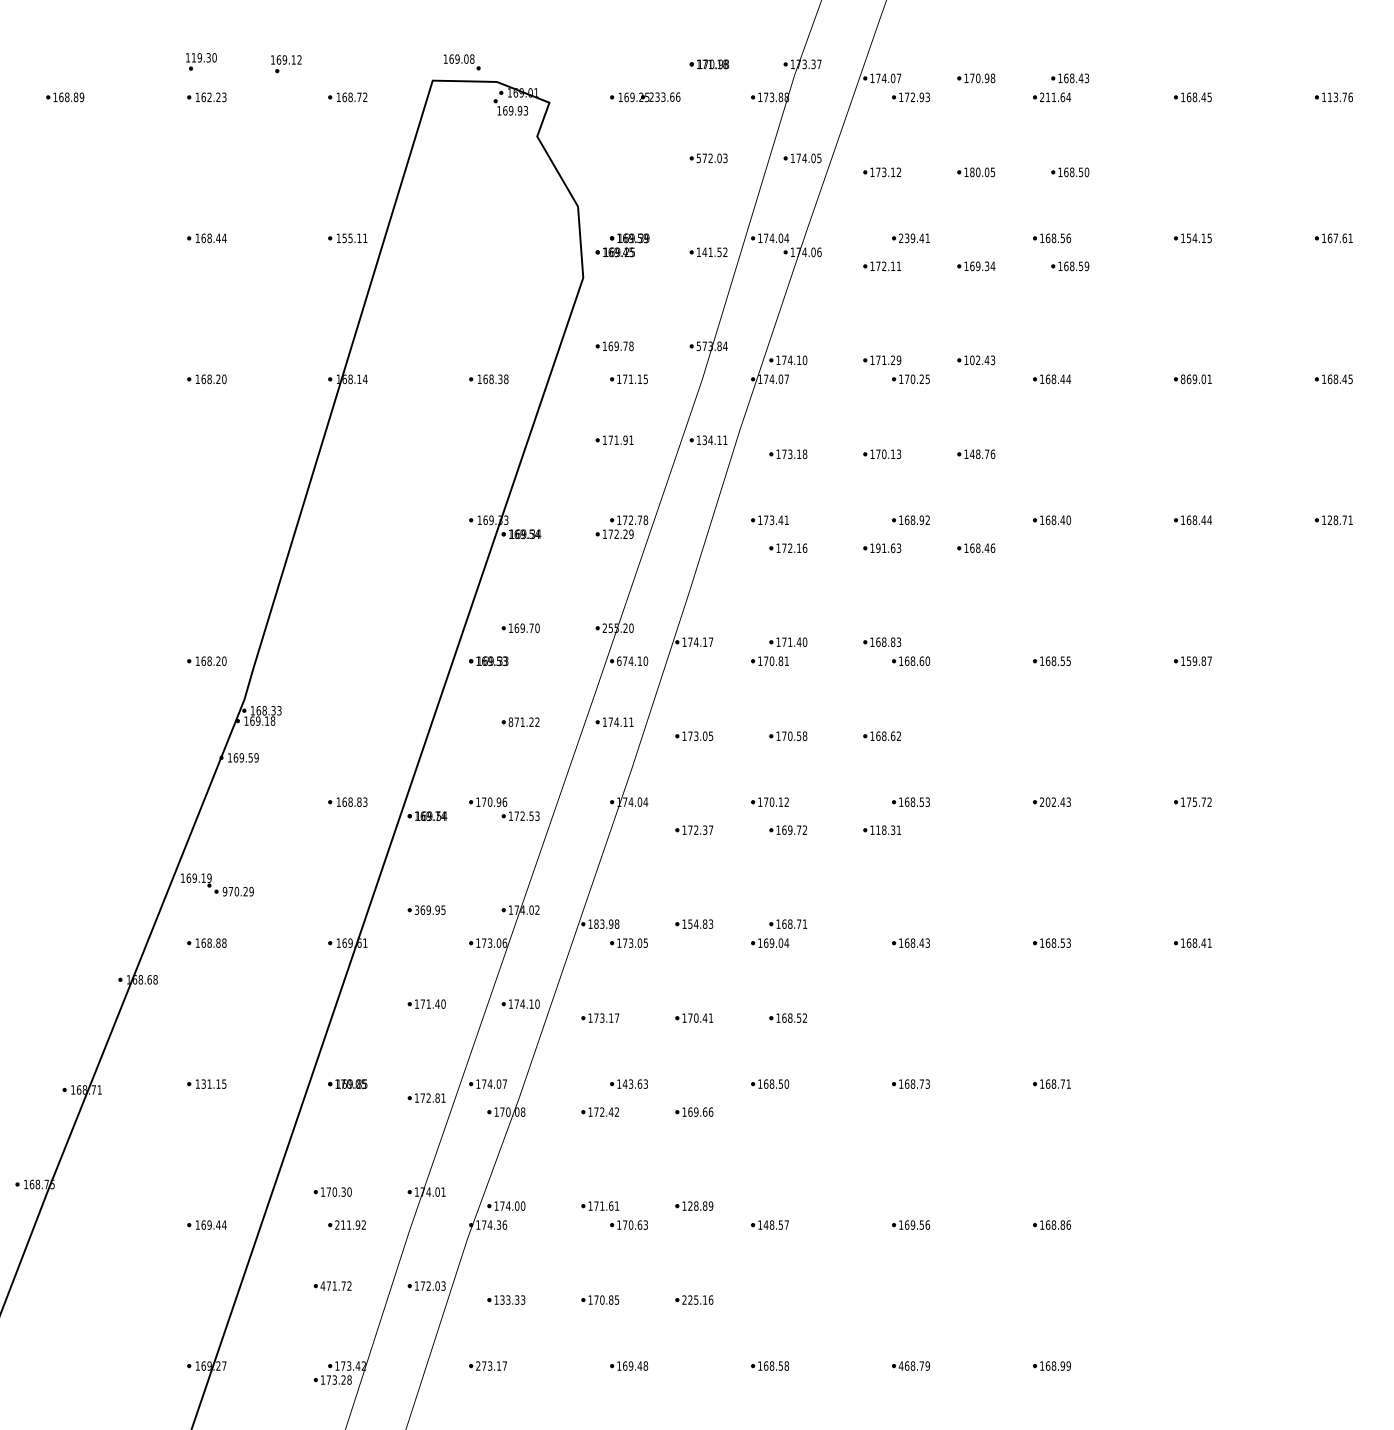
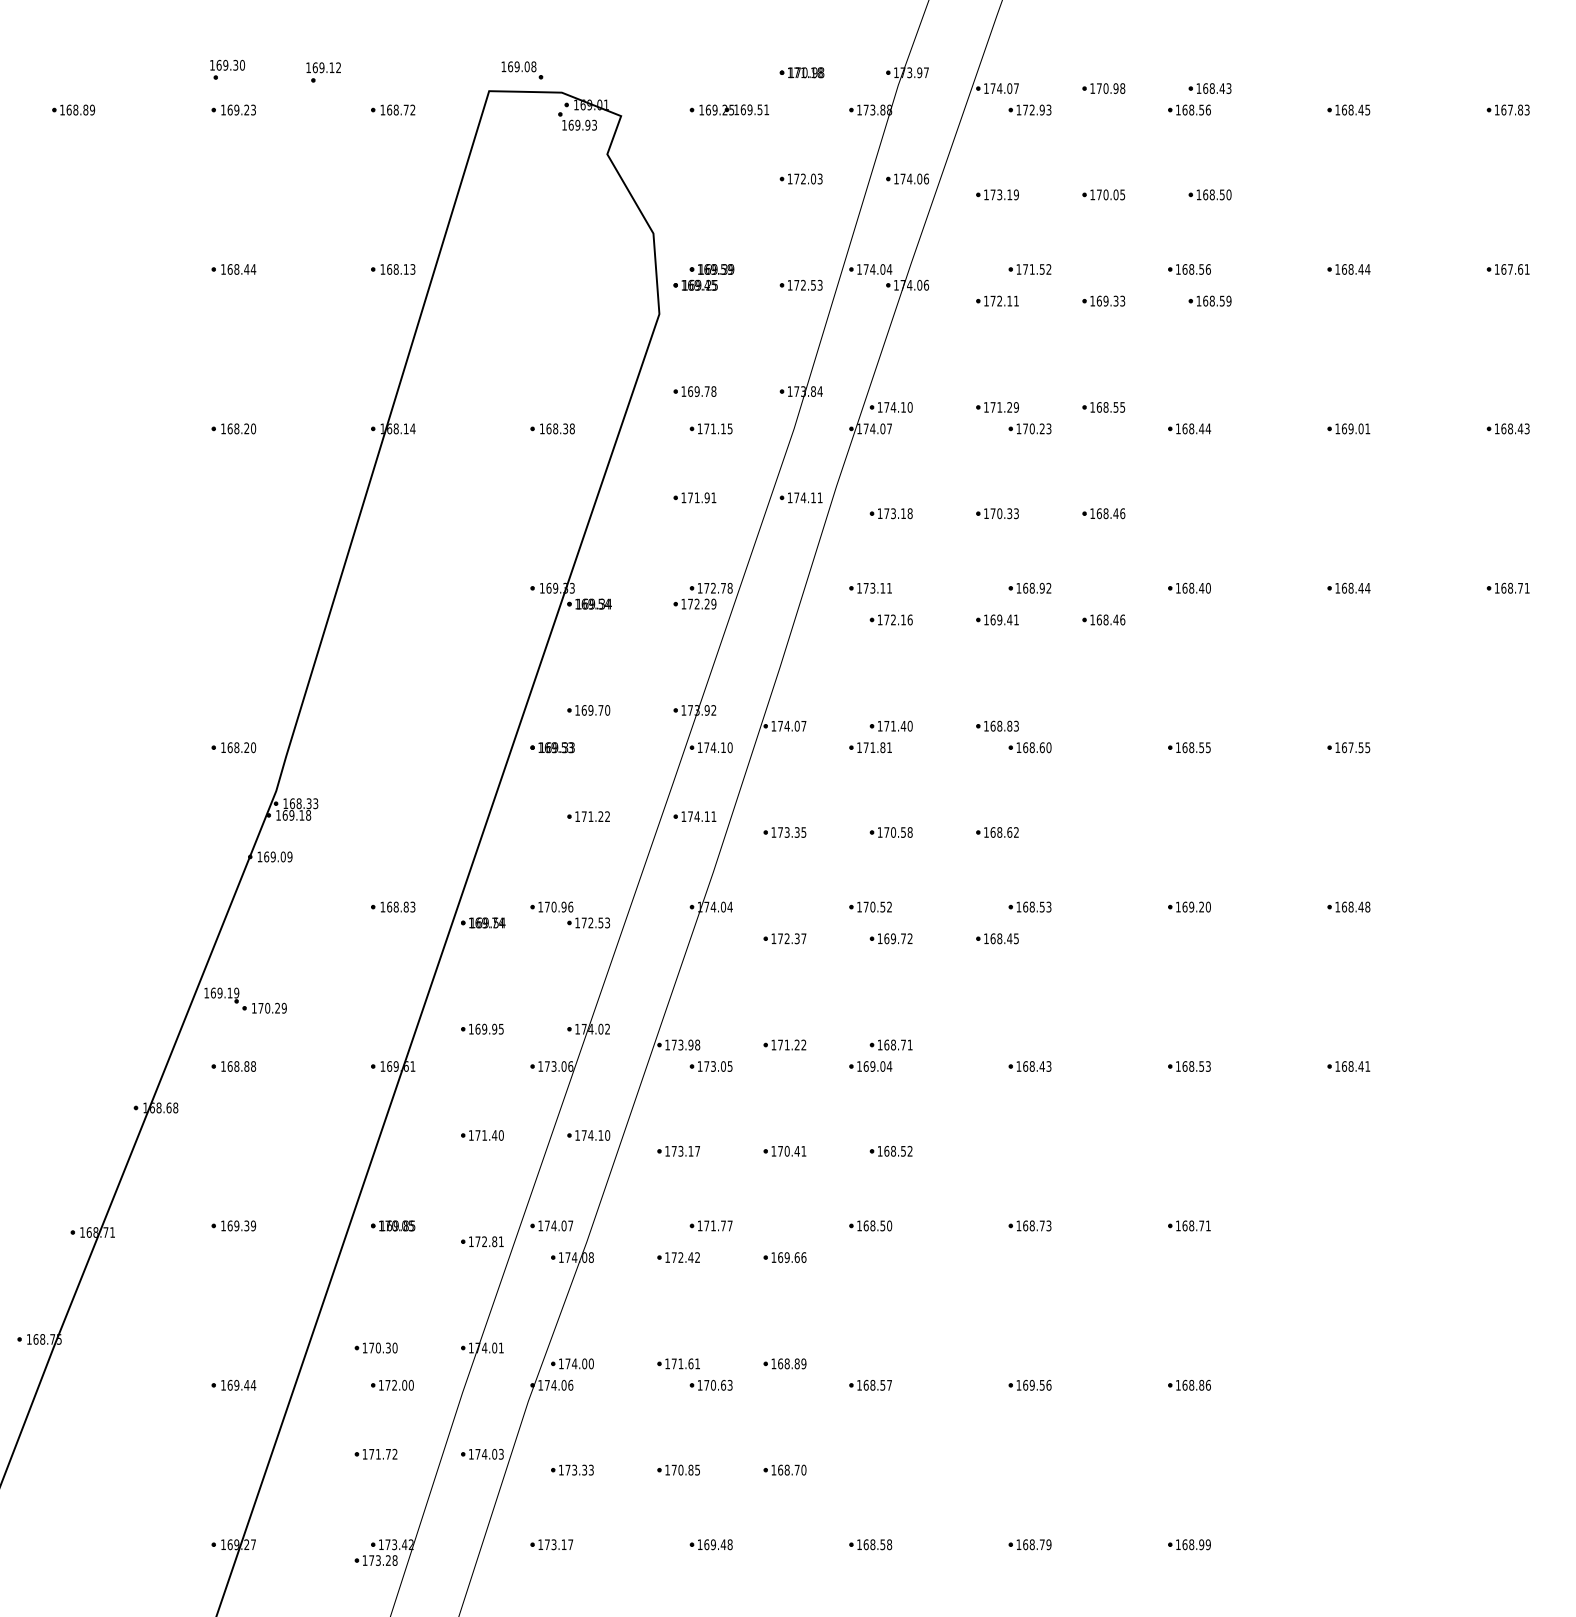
text: (193, 57) -> (218, 64), 119.30 -> 169.30
text: (813, 64) -> (919, 72), 173.37 -> 173.97
text: (209, 96) -> (236, 109), 162.23 -> 169.23
text: (664, 96) -> (751, 109), 233.66 -> 169.51
text: (1055, 96) -> (1193, 109), 211.64 -> 168.56
text: (1340, 96) -> (1515, 109), 113.76 -> 167.83
text: (698, 157) -> (789, 178), 572.03 -> 172.03
text: (819, 157) -> (926, 178), 174.05 -> 174.06
text: (898, 172) -> (1015, 194), 173.12 -> 173.19
text: (971, 172) -> (1098, 194), 180.05 -> 170.05
text: (355, 238) -> (401, 269), 155.11 -> 168.13
text: (914, 238) -> (1033, 269), 239.41 -> 171.52
text: (1198, 238) -> (1355, 269), 154.15 -> 168.44
text: (715, 251) -> (808, 284), 141.52 -> 172.53
text: (992, 265) -> (1122, 300), 169.34 -> 169.33
text: (698, 346) -> (789, 391), 573.84 -> 173.84
text: (983, 360) -> (1111, 407), 102.43 -> 168.55
text: (927, 378) -> (1048, 428), 170.25 -> 170.23
text: (1182, 378) -> (1337, 428), 869.01 -> 169.01
text: (1350, 378) -> (1527, 427), 168.45 -> 168.43
text: (704, 439) -> (796, 497), 134.11 -> 174.11
text: (892, 454) -> (1009, 513), 170.13 -> 170.33
text: (979, 454) -> (1107, 513), 148.76 -> 168.46
text: (1329, 519) -> (1503, 587), 128.71 -> 168.71
text: (780, 520) -> (882, 588), 173.41 -> 173.11
text: (888, 547) -> (1004, 619), 191.63 -> 169.41
text: (617, 628) -> (698, 710), 255.20 -> 173.92
text: (704, 641) -> (796, 725), 174.17 -> 174.07
text: (618, 661) -> (699, 747), 674.10 -> 174.10
text: (771, 661) -> (872, 747), 170.81 -> 171.81
text: (1198, 661) -> (1355, 747), 159.87 -> 167.55
text: (510, 722) -> (577, 816), 871.22 -> 171.22
text: (704, 736) -> (796, 832), 173.05 -> 173.35
text: (249, 757) -> (282, 856), 169.59 -> 169.09
text: (780, 801) -> (882, 906), 170.12 -> 170.52
text: (1054, 801) -> (1192, 906), 202.43 -> 169.20
text: (1198, 801) -> (1355, 906), 175.72 -> 168.48
text: (888, 829) -> (1004, 938), 118.31 -> 168.45
text: (224, 890) -> (253, 1007), 970.29 -> 170.29
text: (416, 909) -> (470, 1028), 369.95 -> 169.95
text: (595, 923) -> (673, 1044), 183.98 -> 173.98
text: (700, 923) -> (792, 1044), 154.83 -> 171.22
text: (213, 1083) -> (241, 1225), 131.15 -> 169.39
text: (635, 1083) -> (718, 1225), 143.63 -> 171.77
text: (508, 1112) -> (574, 1257), 170.08 -> 174.08
text: (690, 1205) -> (780, 1363), 128.89 -> 168.89
text: (349, 1224) -> (395, 1384), 211.92 -> 172.00
text: (765, 1224) -> (865, 1384), 148.57 -> 168.57
text: (498, 1225) -> (563, 1385), 174.36 -> 174.06
text: (428, 1285) -> (484, 1453), 172.03 -> 174.03
text: (322, 1286) -> (364, 1454), 471.72 -> 171.72
text: (502, 1299) -> (567, 1469), 133.33 -> 173.33
text: (697, 1299) -> (788, 1469), 225.16 -> 168.70
text: (478, 1365) -> (540, 1544), 273.17 -> 173.17
text: (900, 1365) -> (1018, 1544), 468.79 -> 168.79

